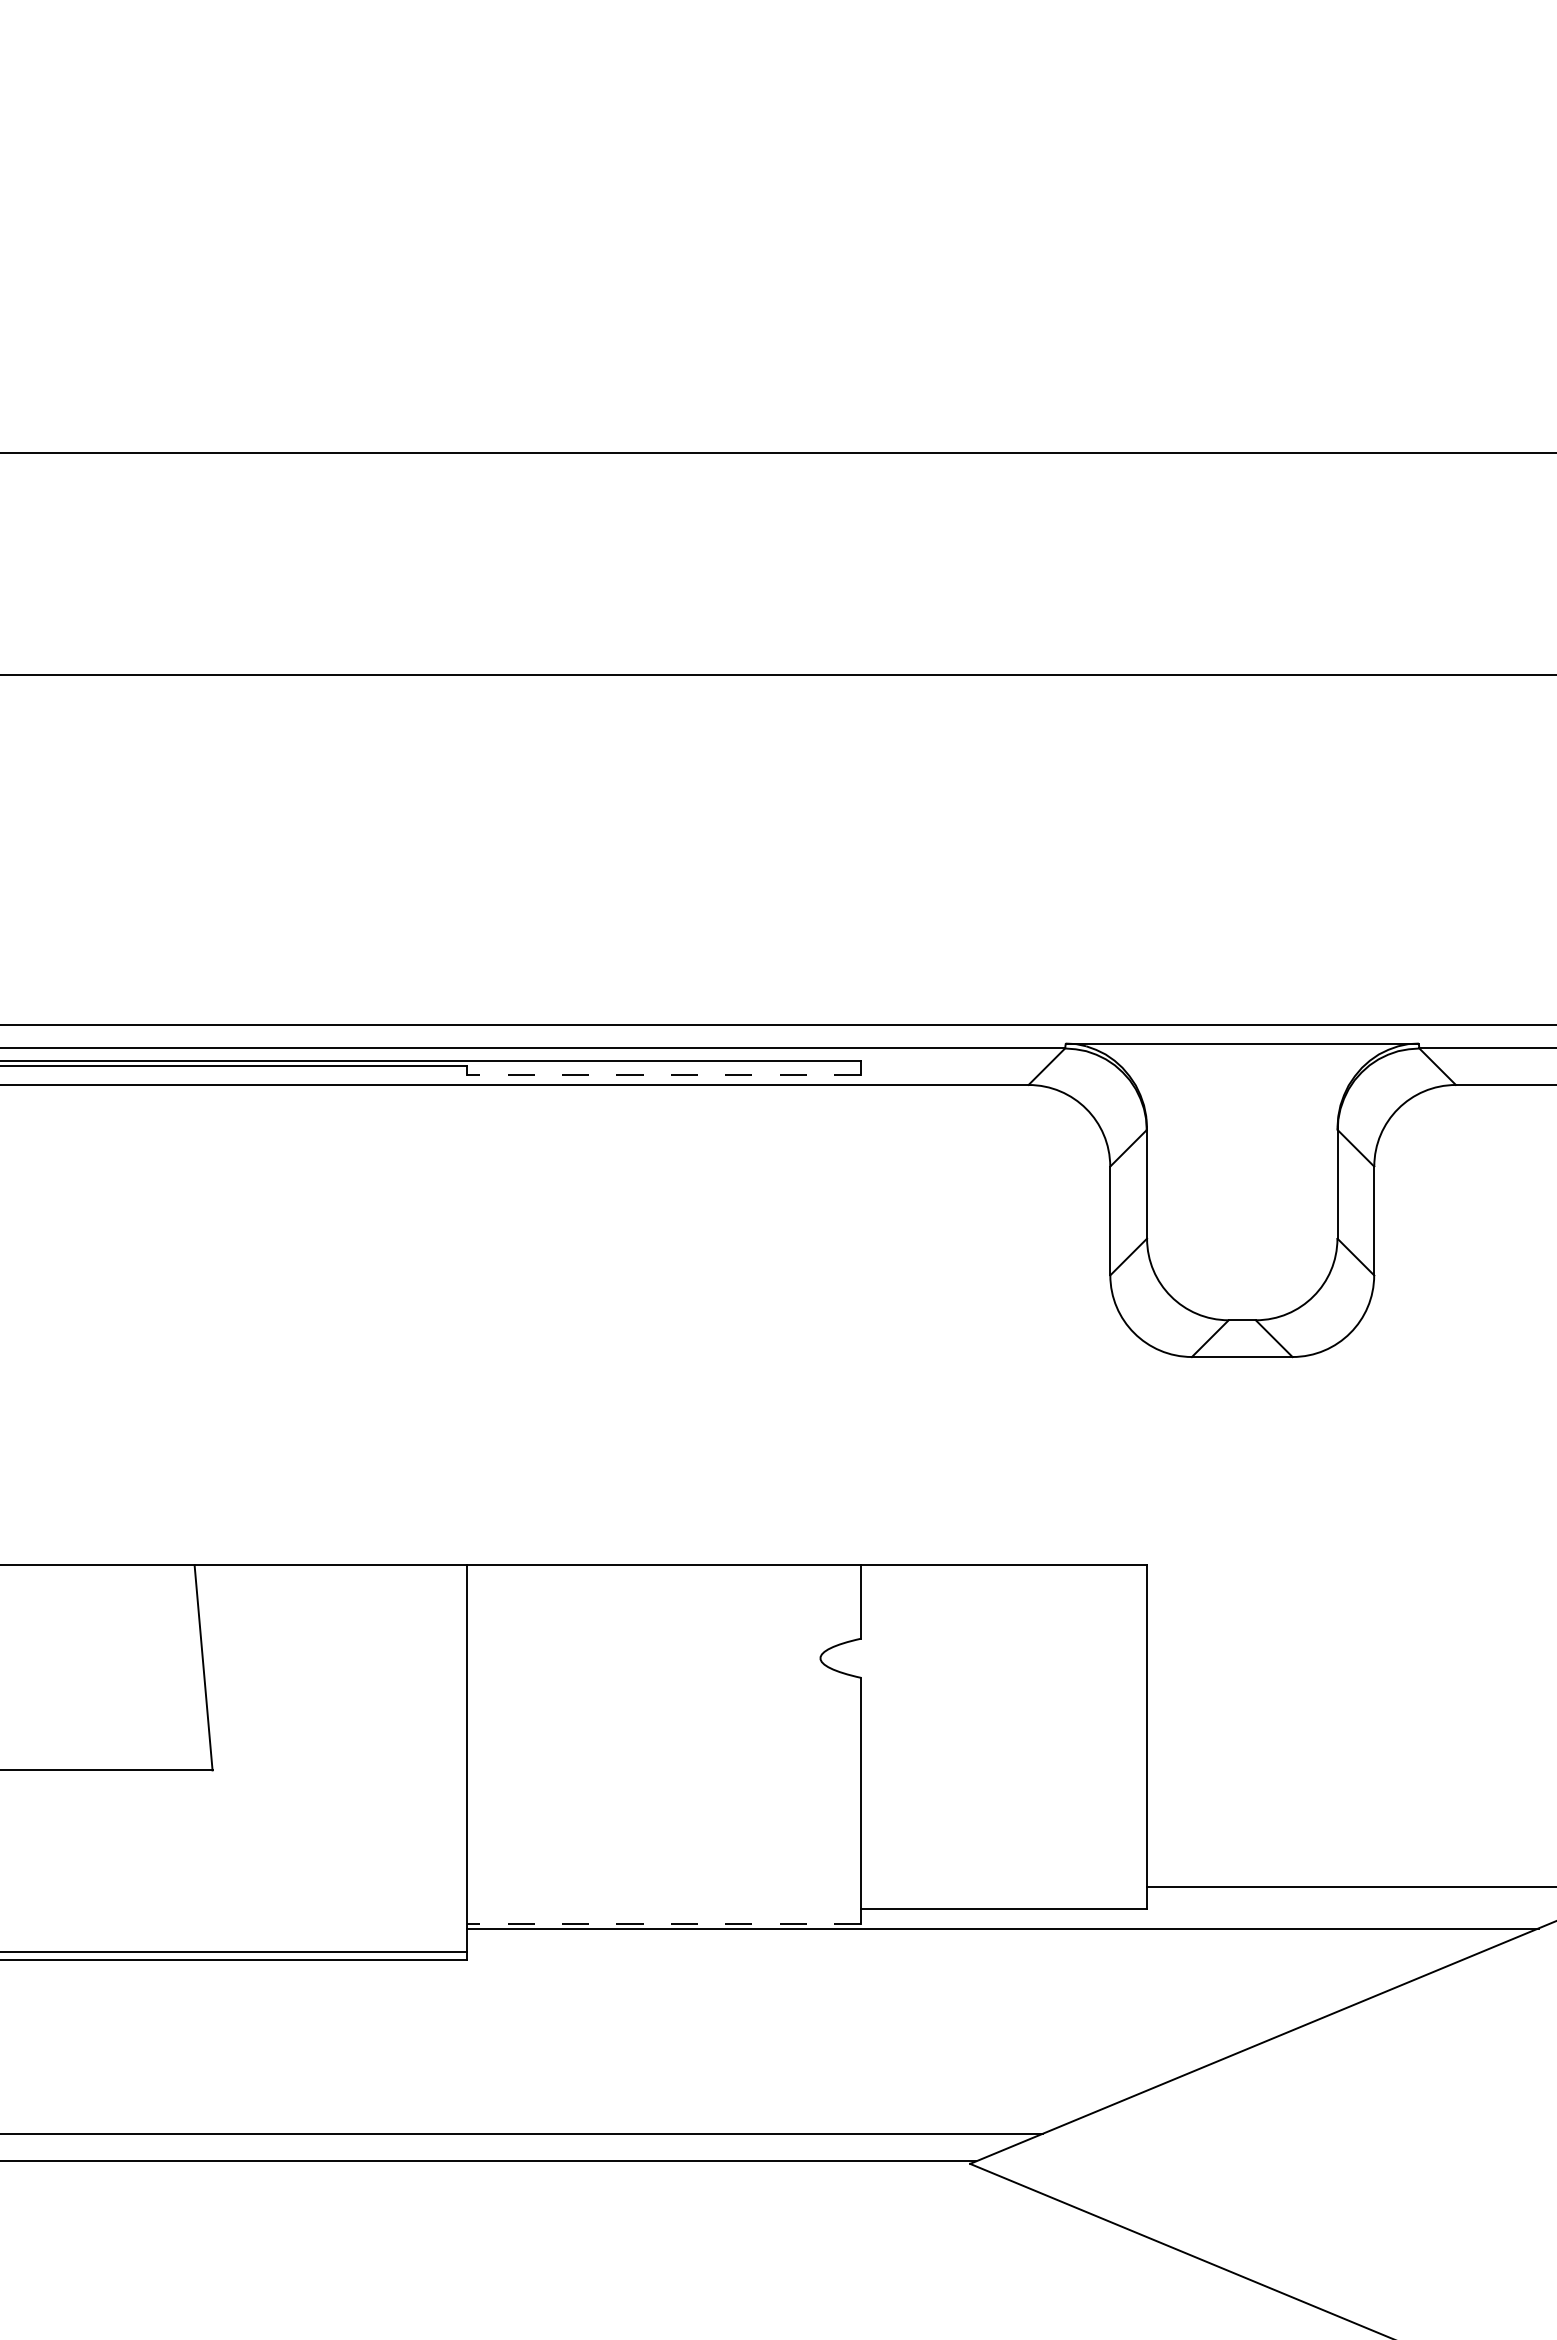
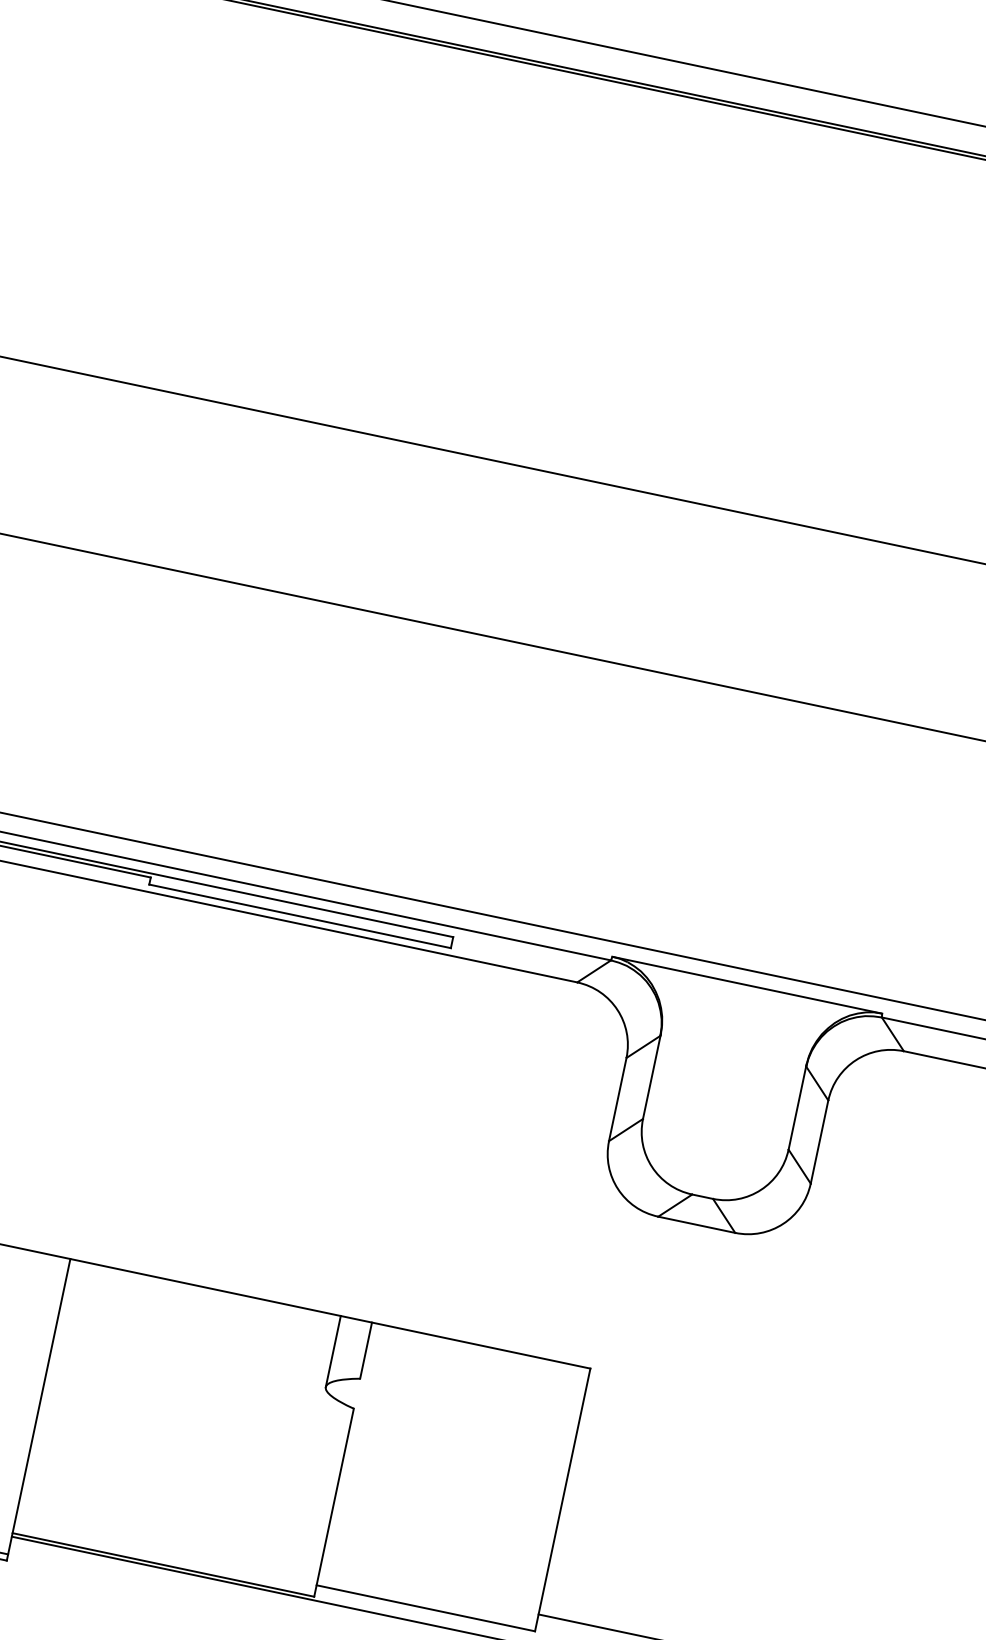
line: (663, 1075) -> (299, 916), dashed -> solid
line: (820, 1611) -> (333, 1351), added
line: (663, 1923) -> (163, 1564), dashed -> solid

